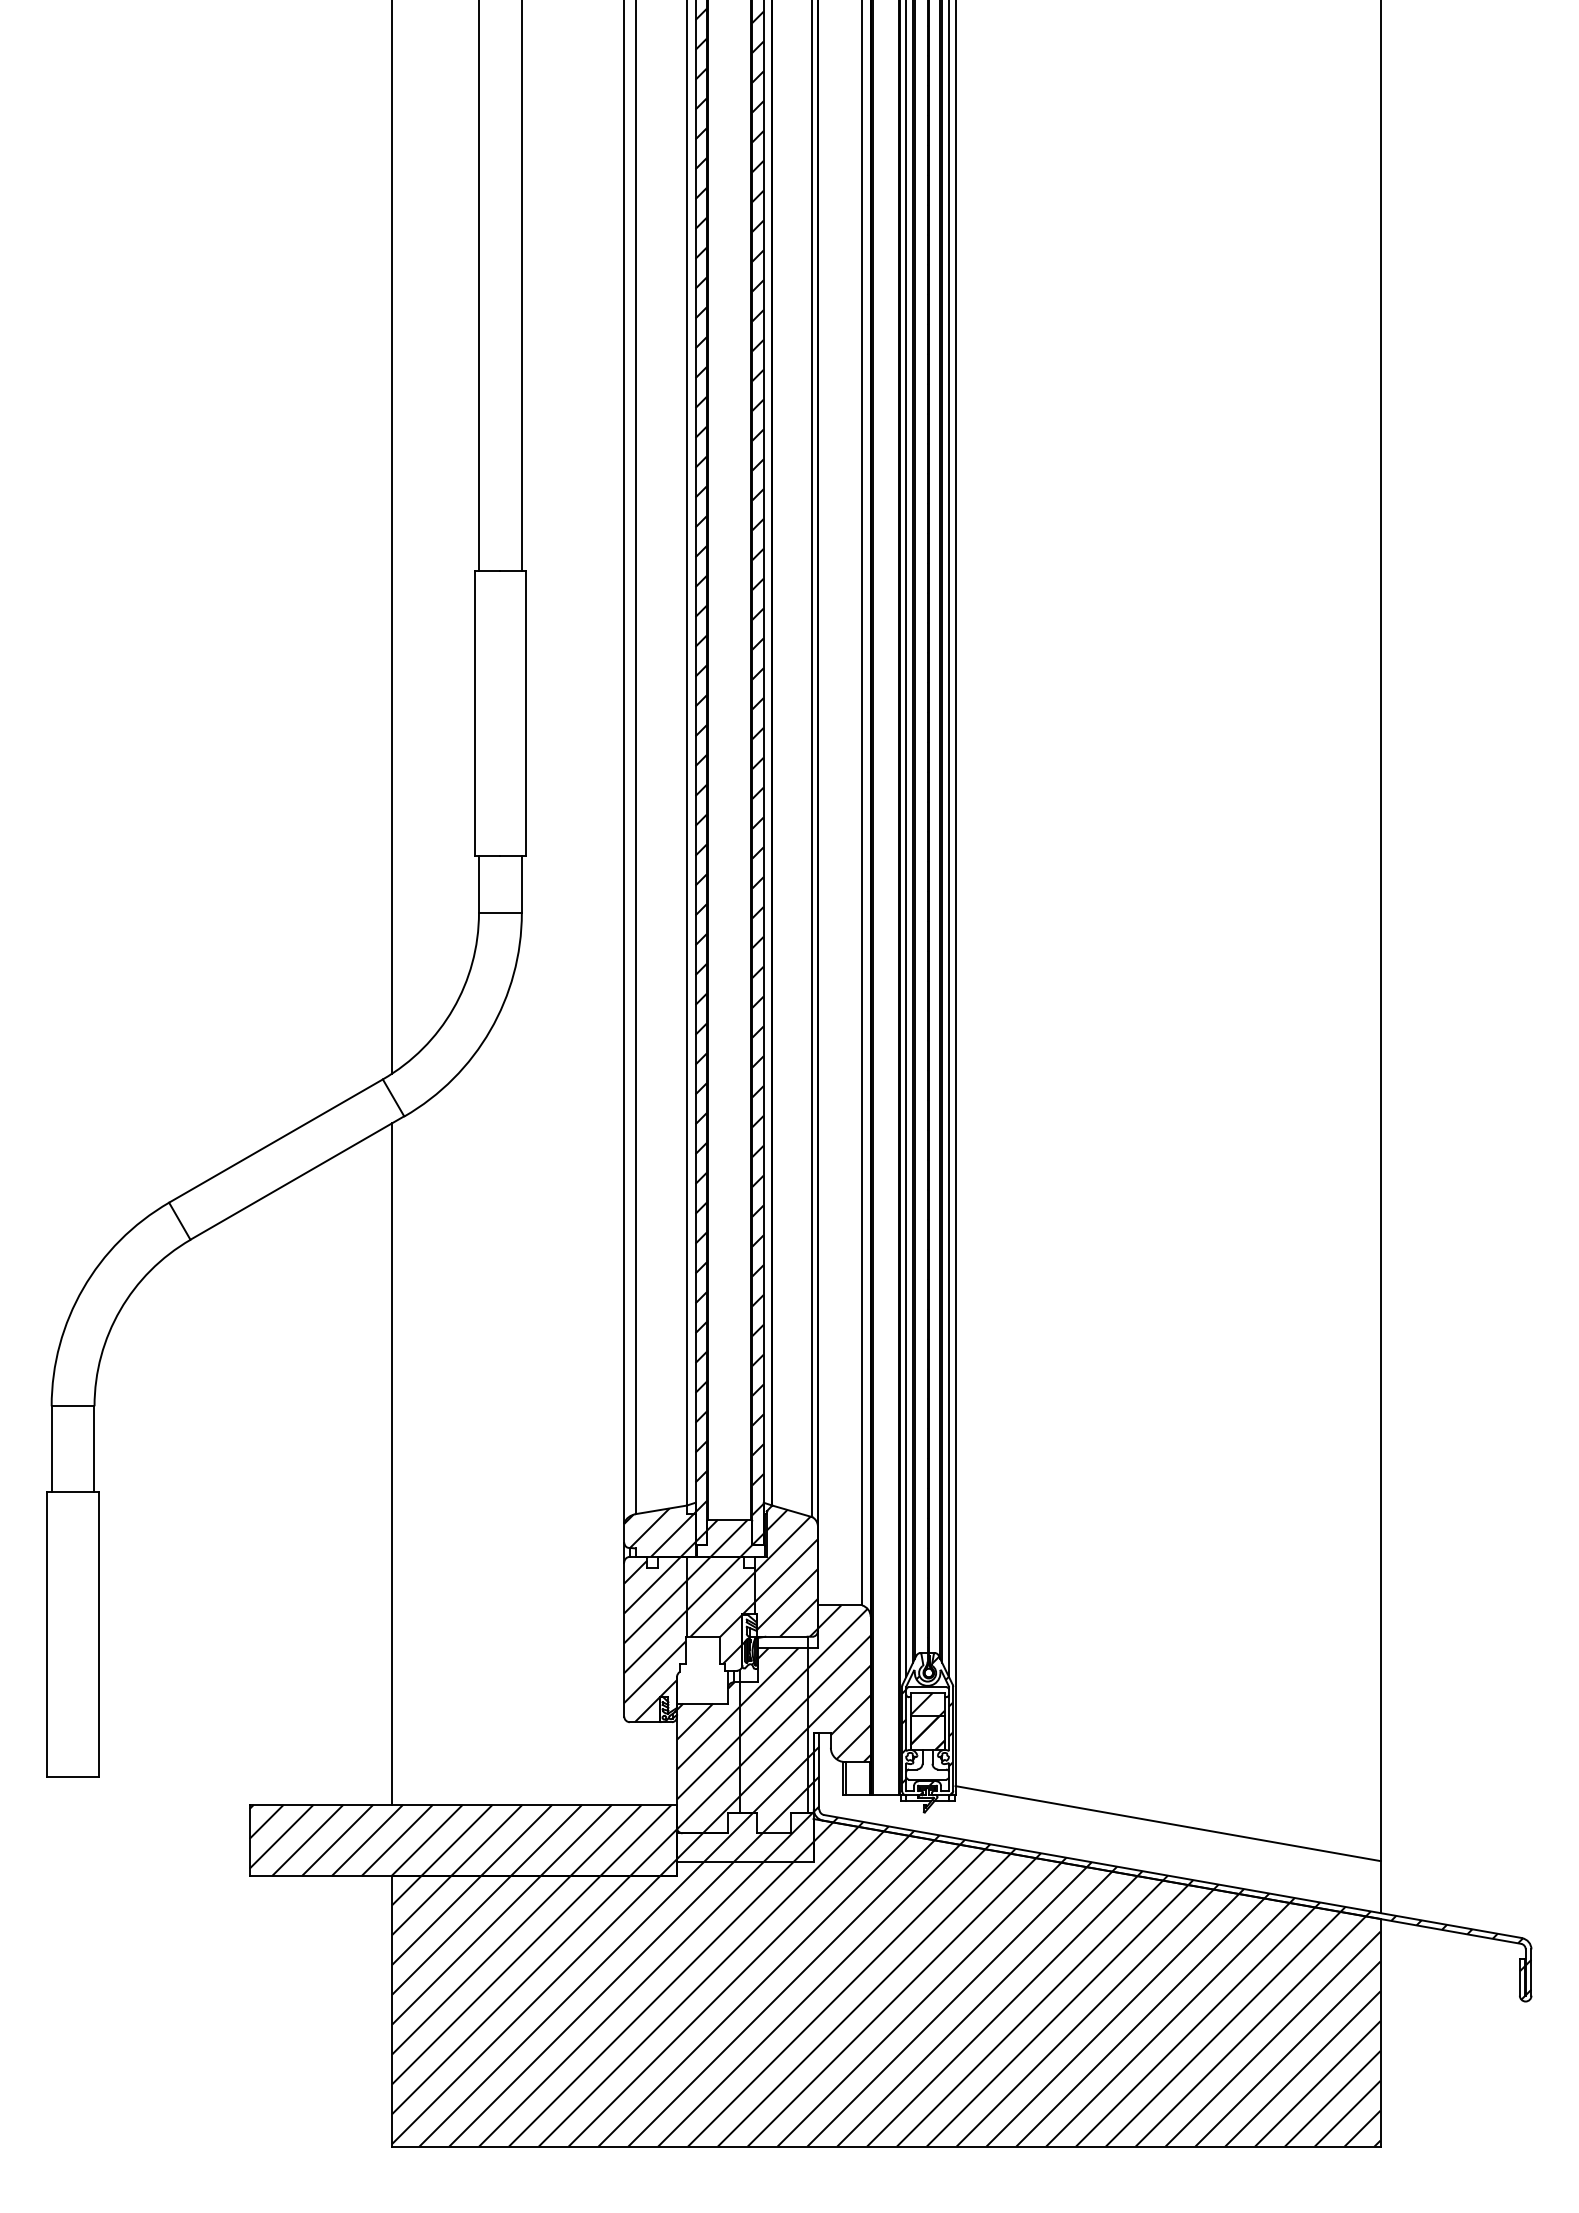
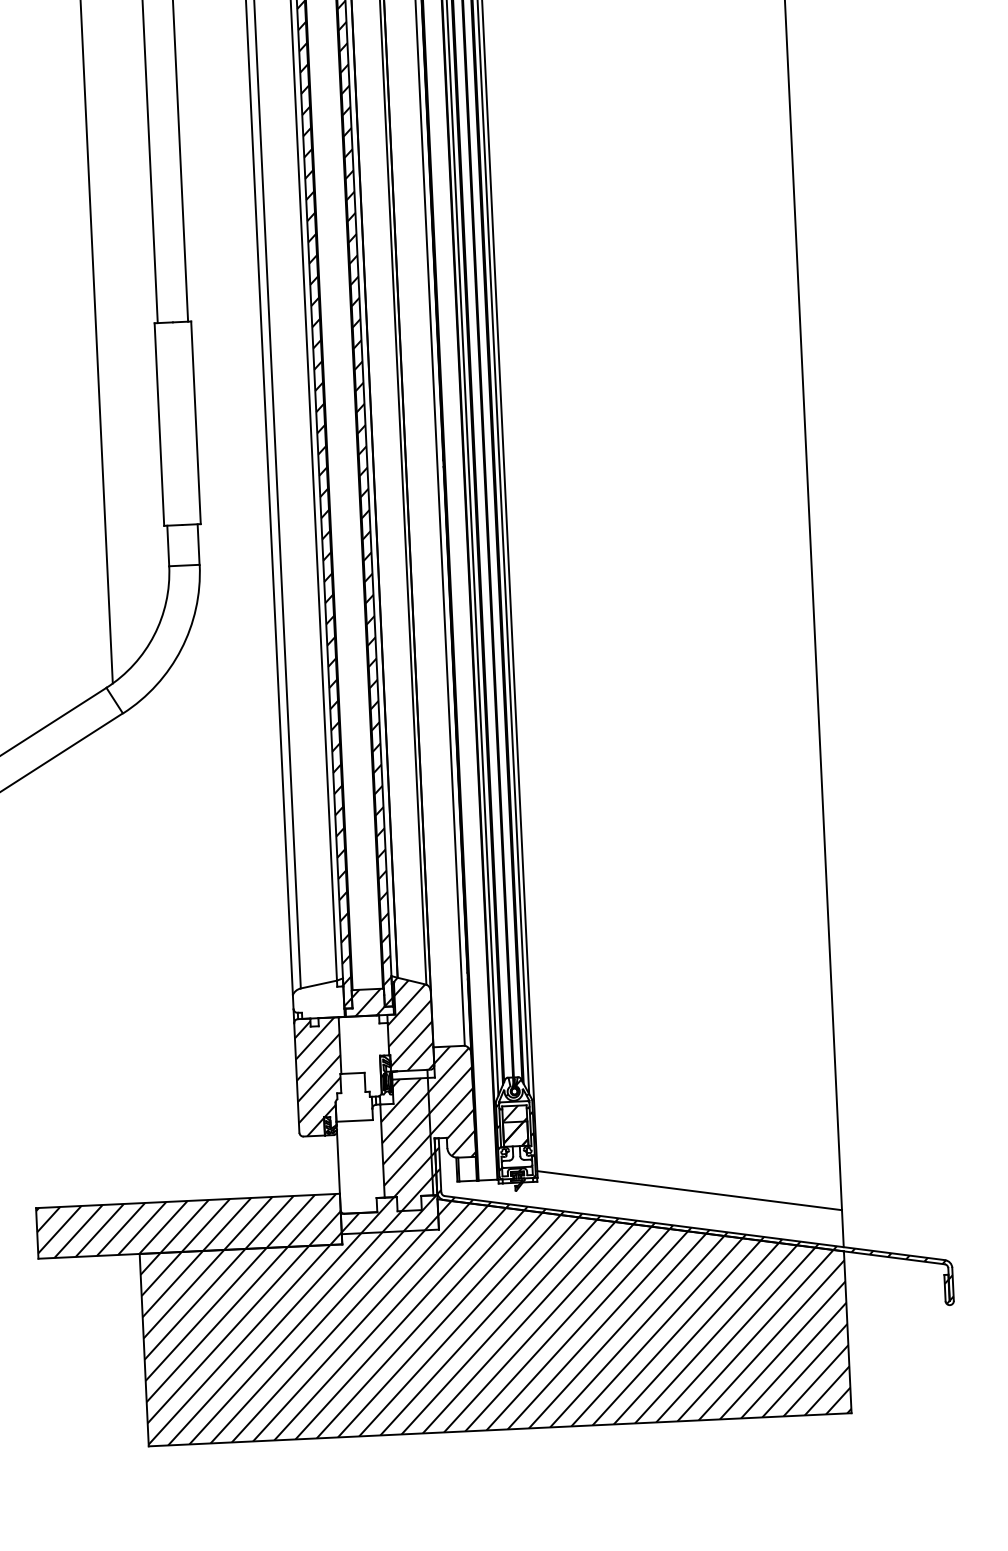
line: (392, 1463) -> (126, 960), removed
hatch: (659, 1532) -> (318, 1000), removed
hatch: (720, 1610) -> (364, 1054), removed
hatch: (708, 1757) -> (360, 1159), removed

